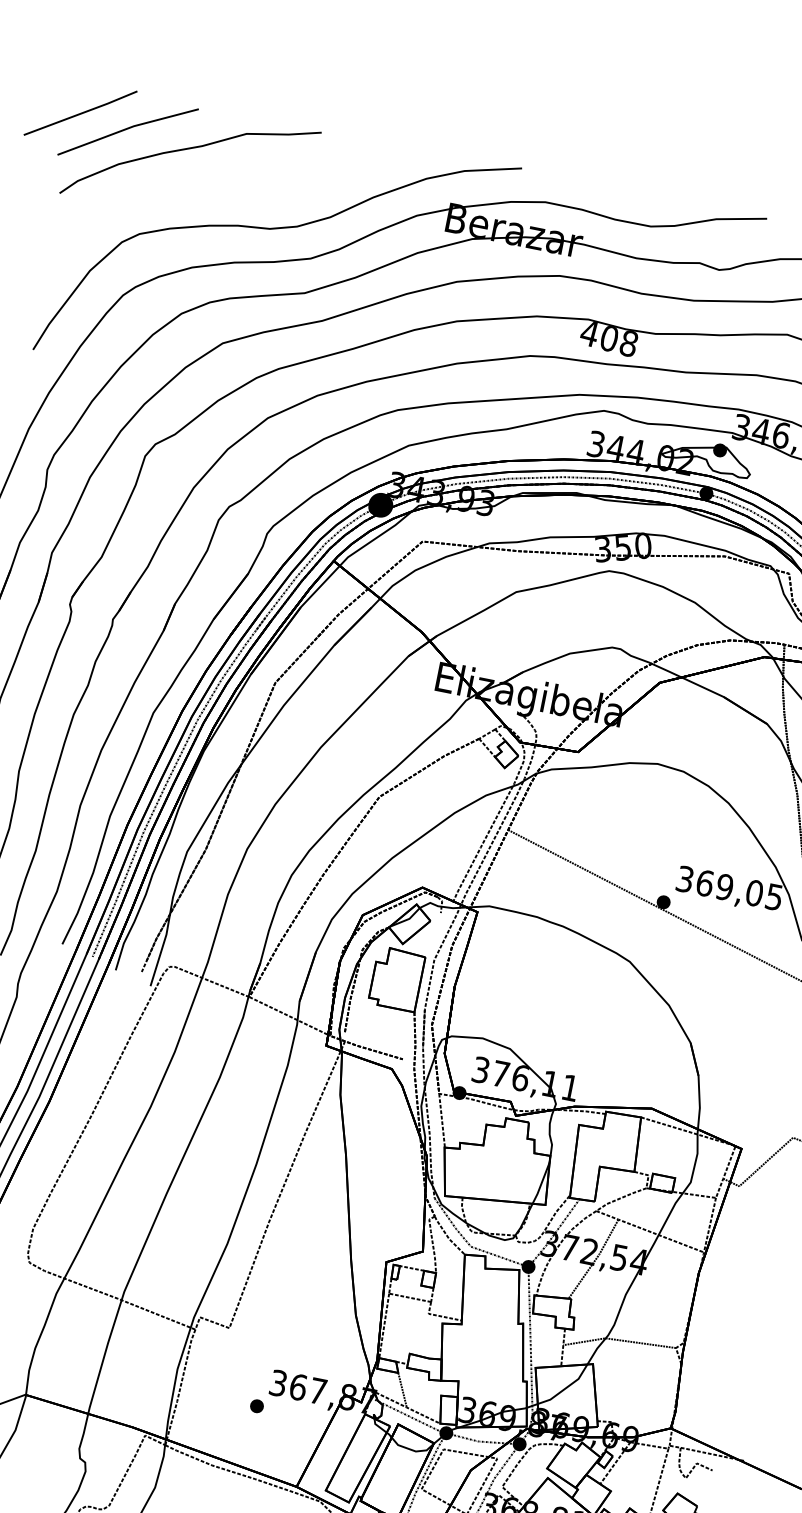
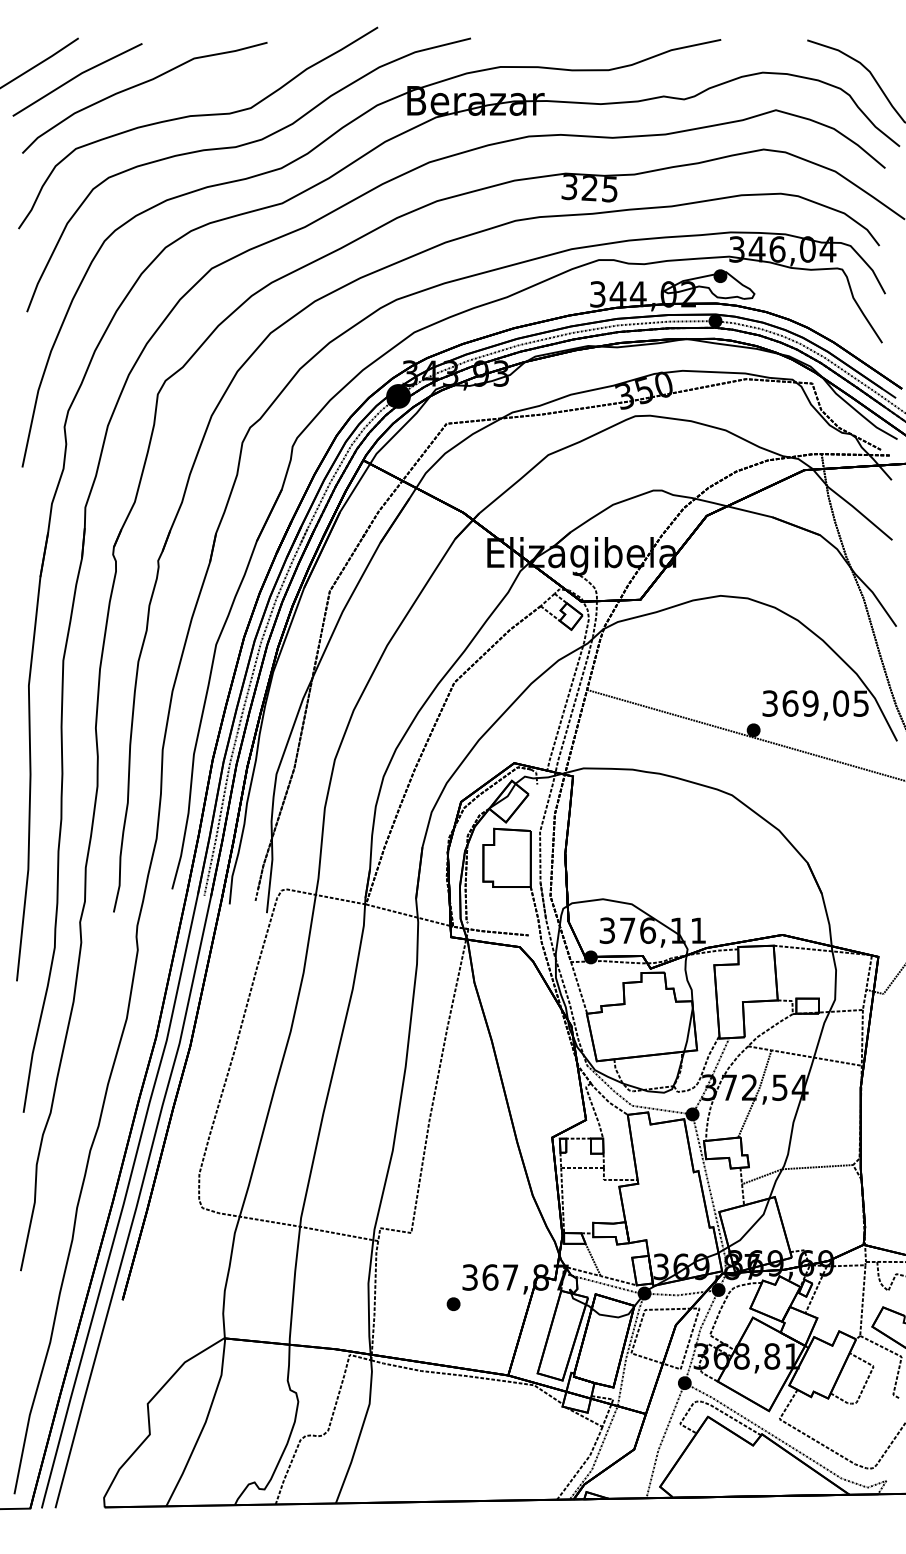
curve: (239, 191) -> (198, 116), added
text: (608, 338) -> (589, 188), 408 -> 325

